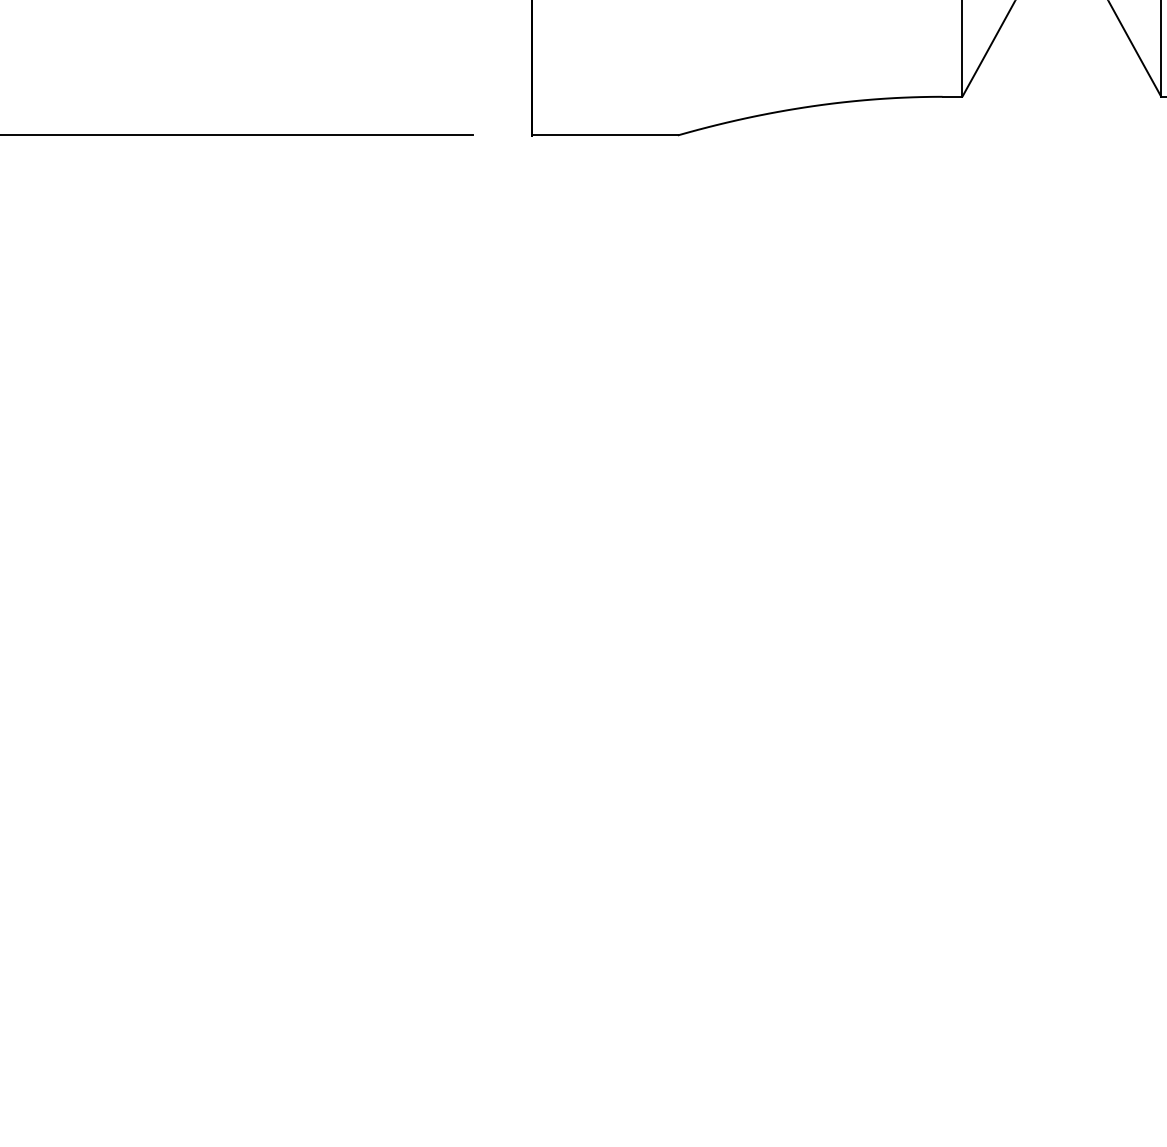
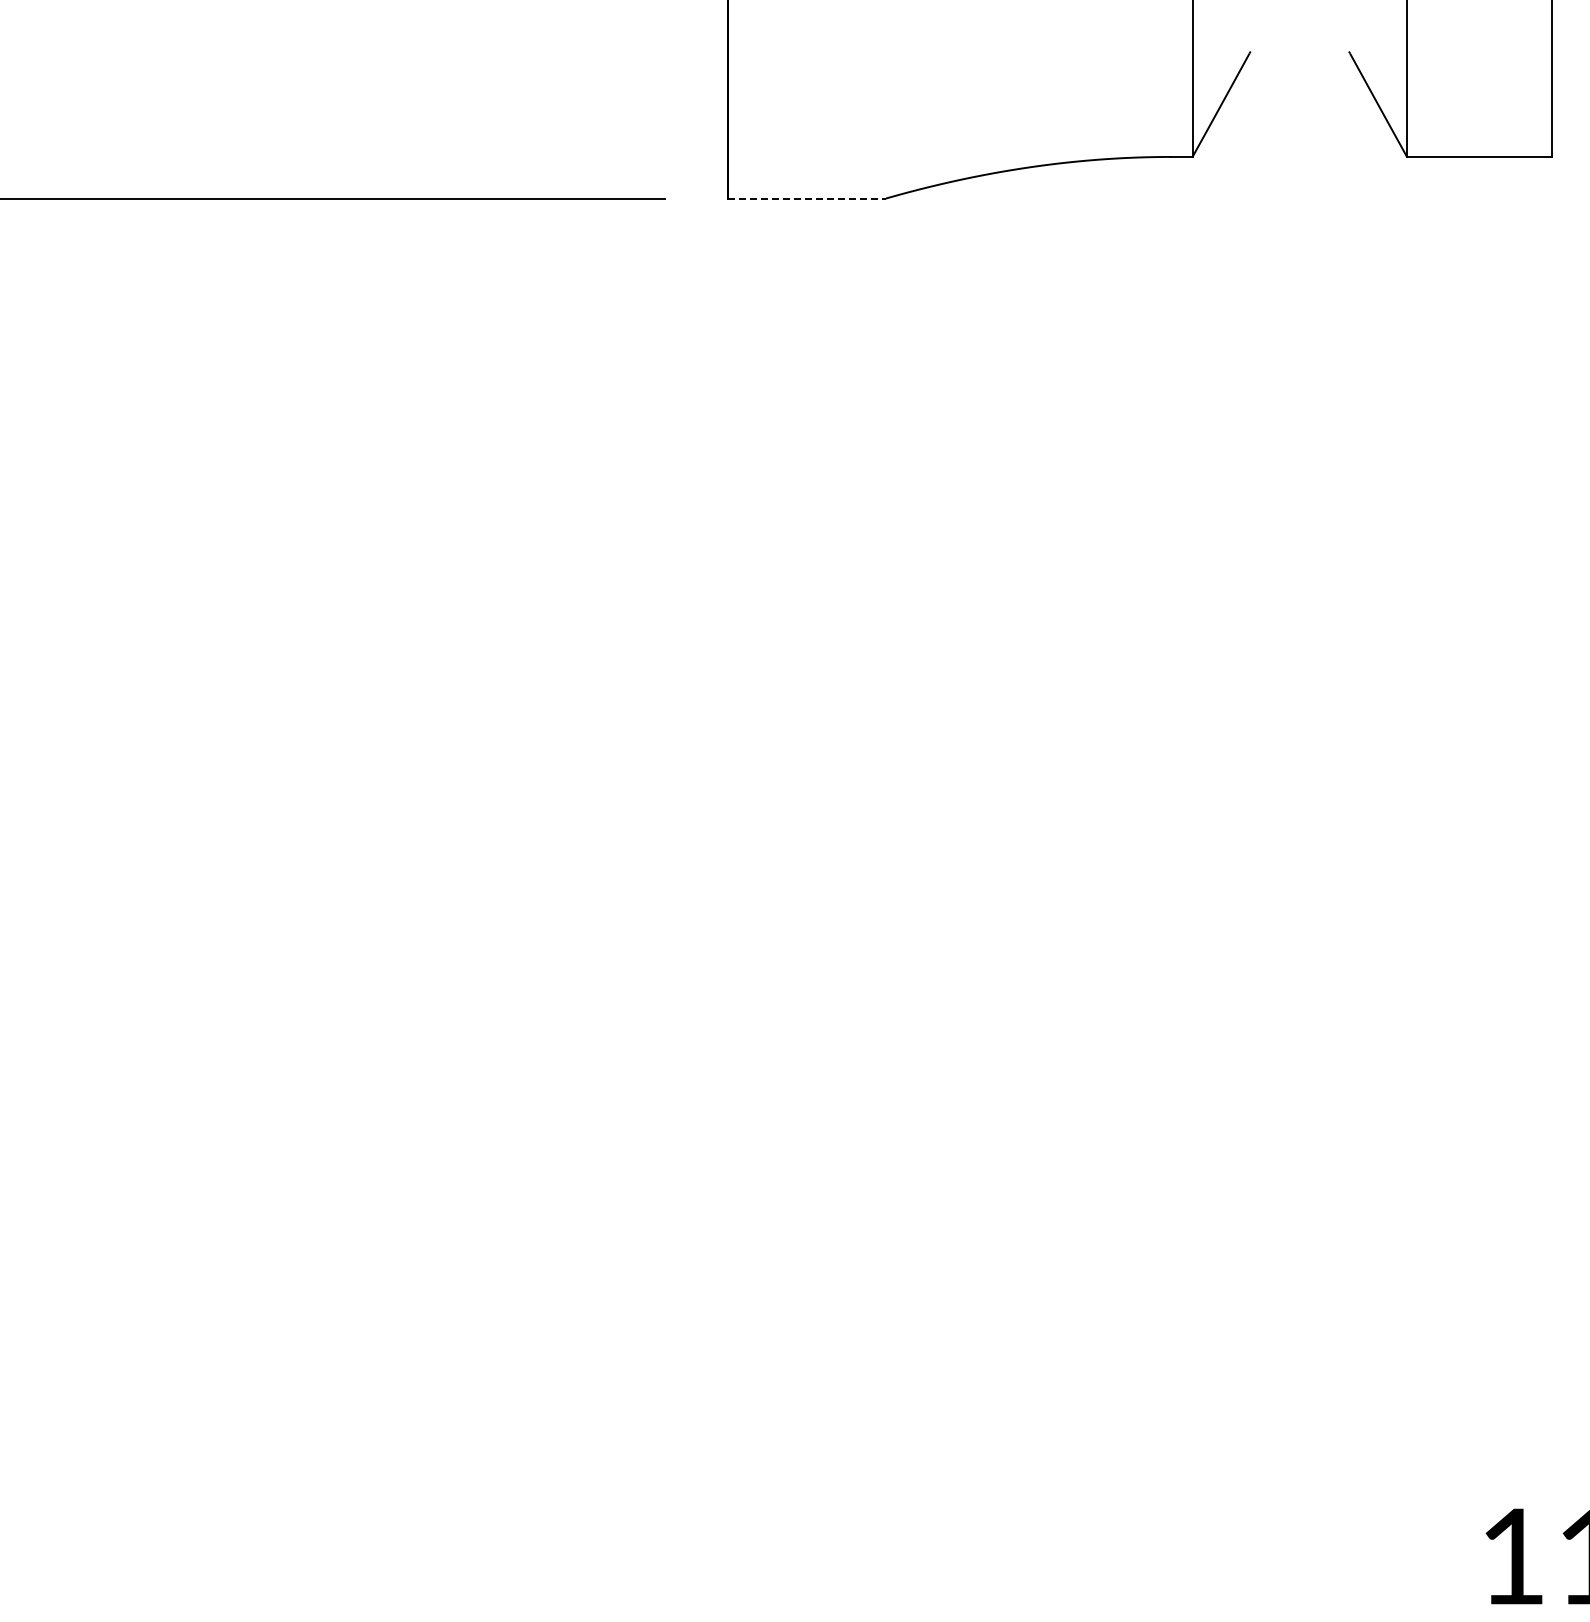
line: (605, 135) -> (807, 198), solid -> dashed

